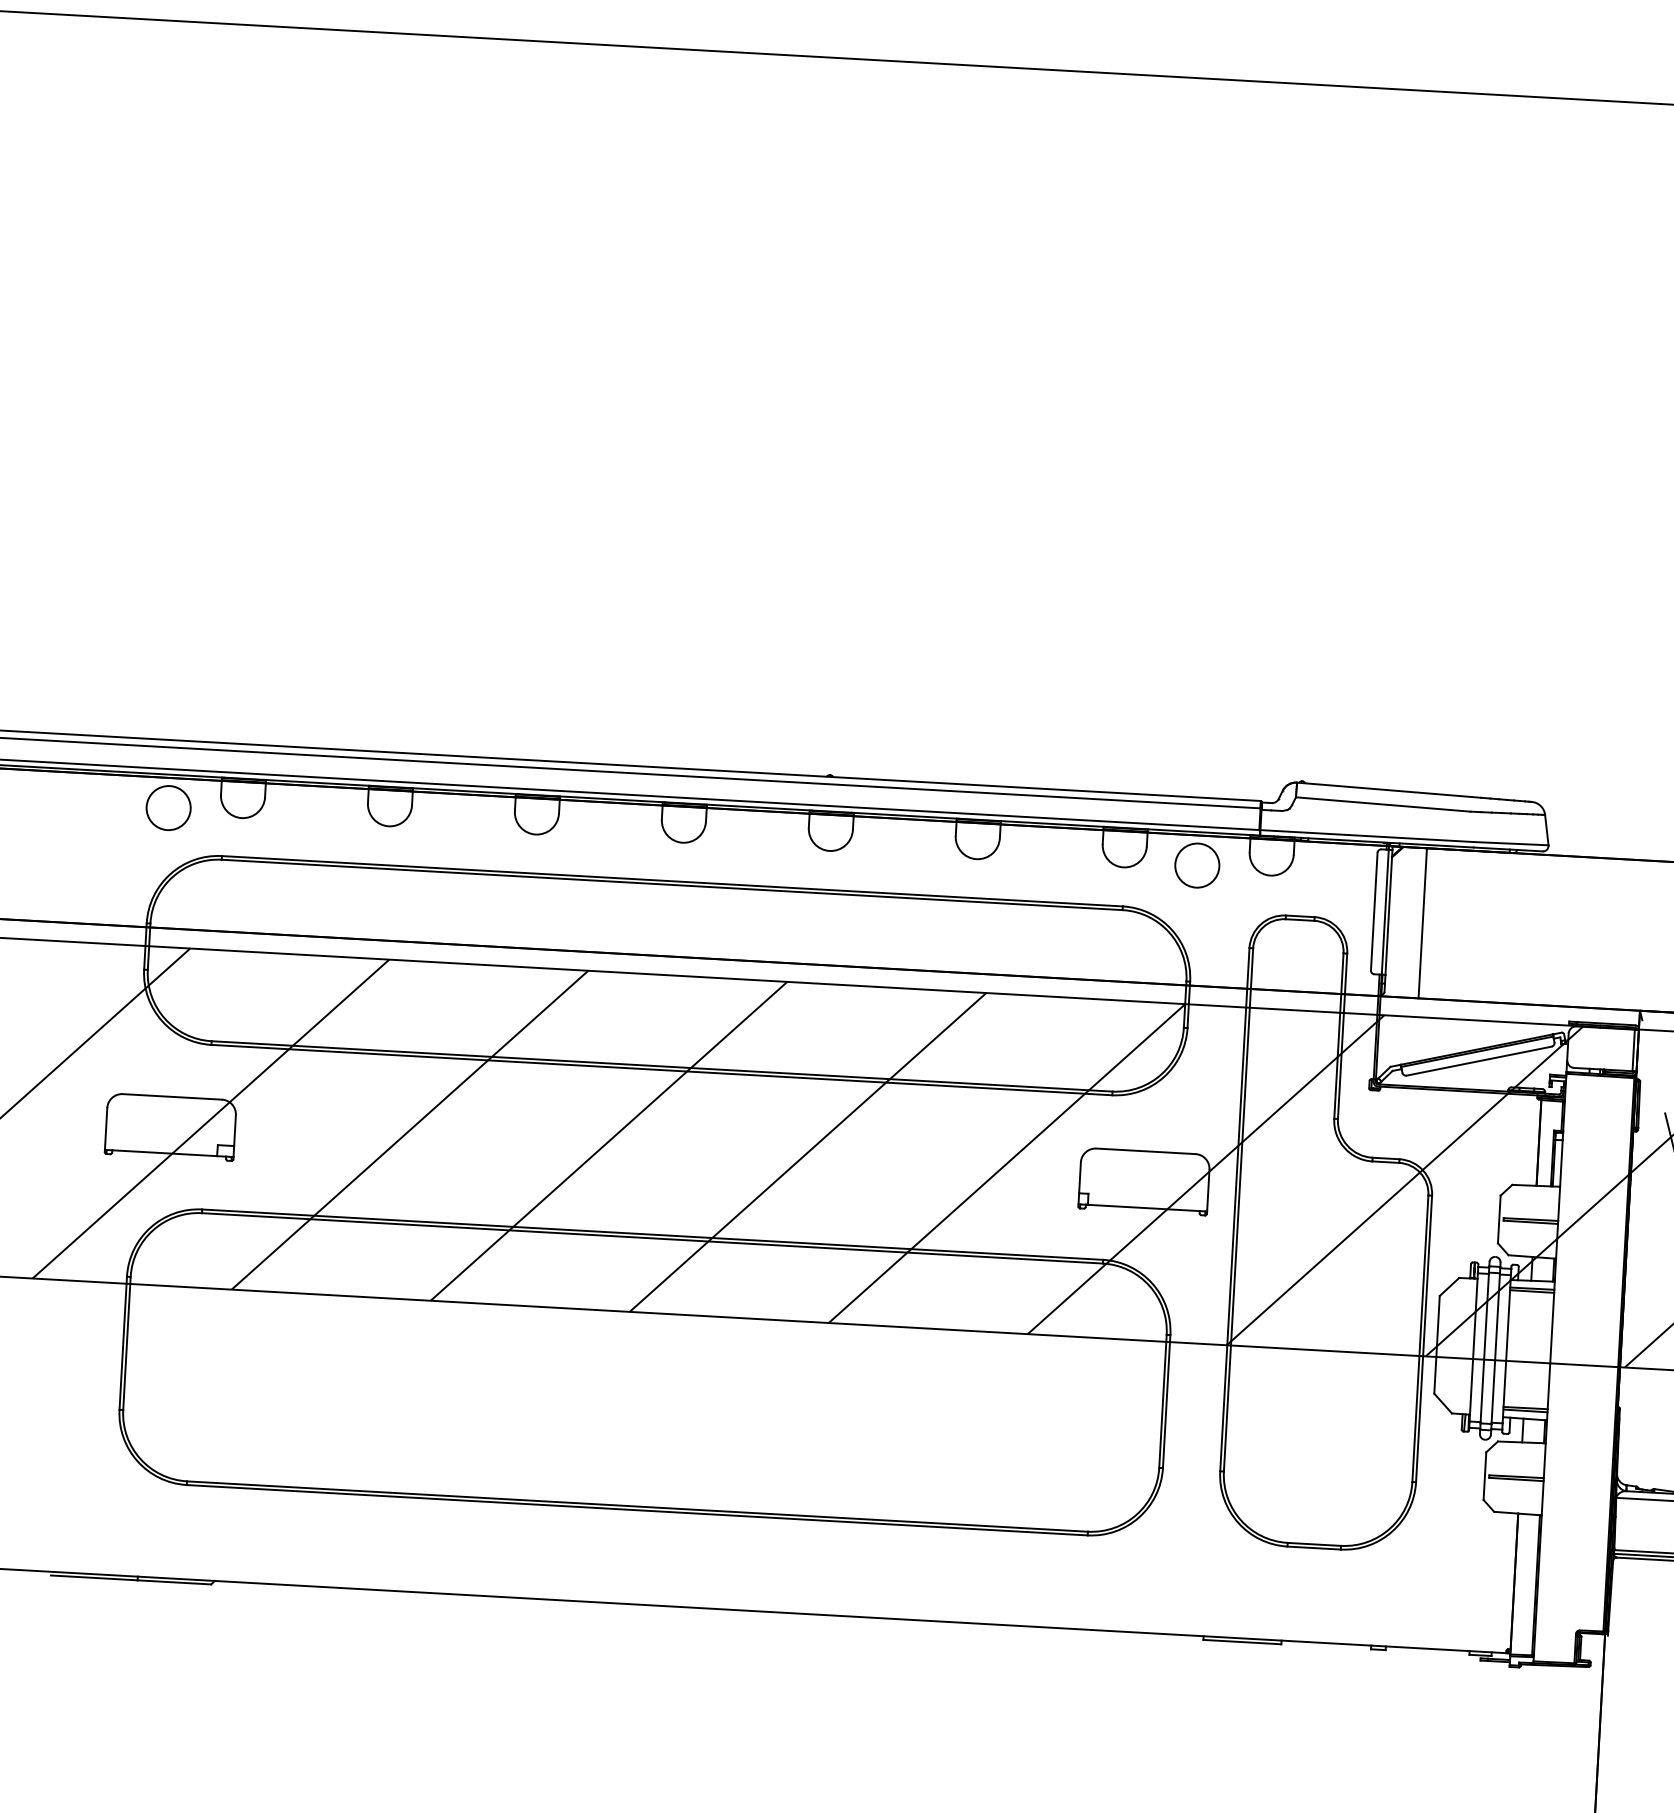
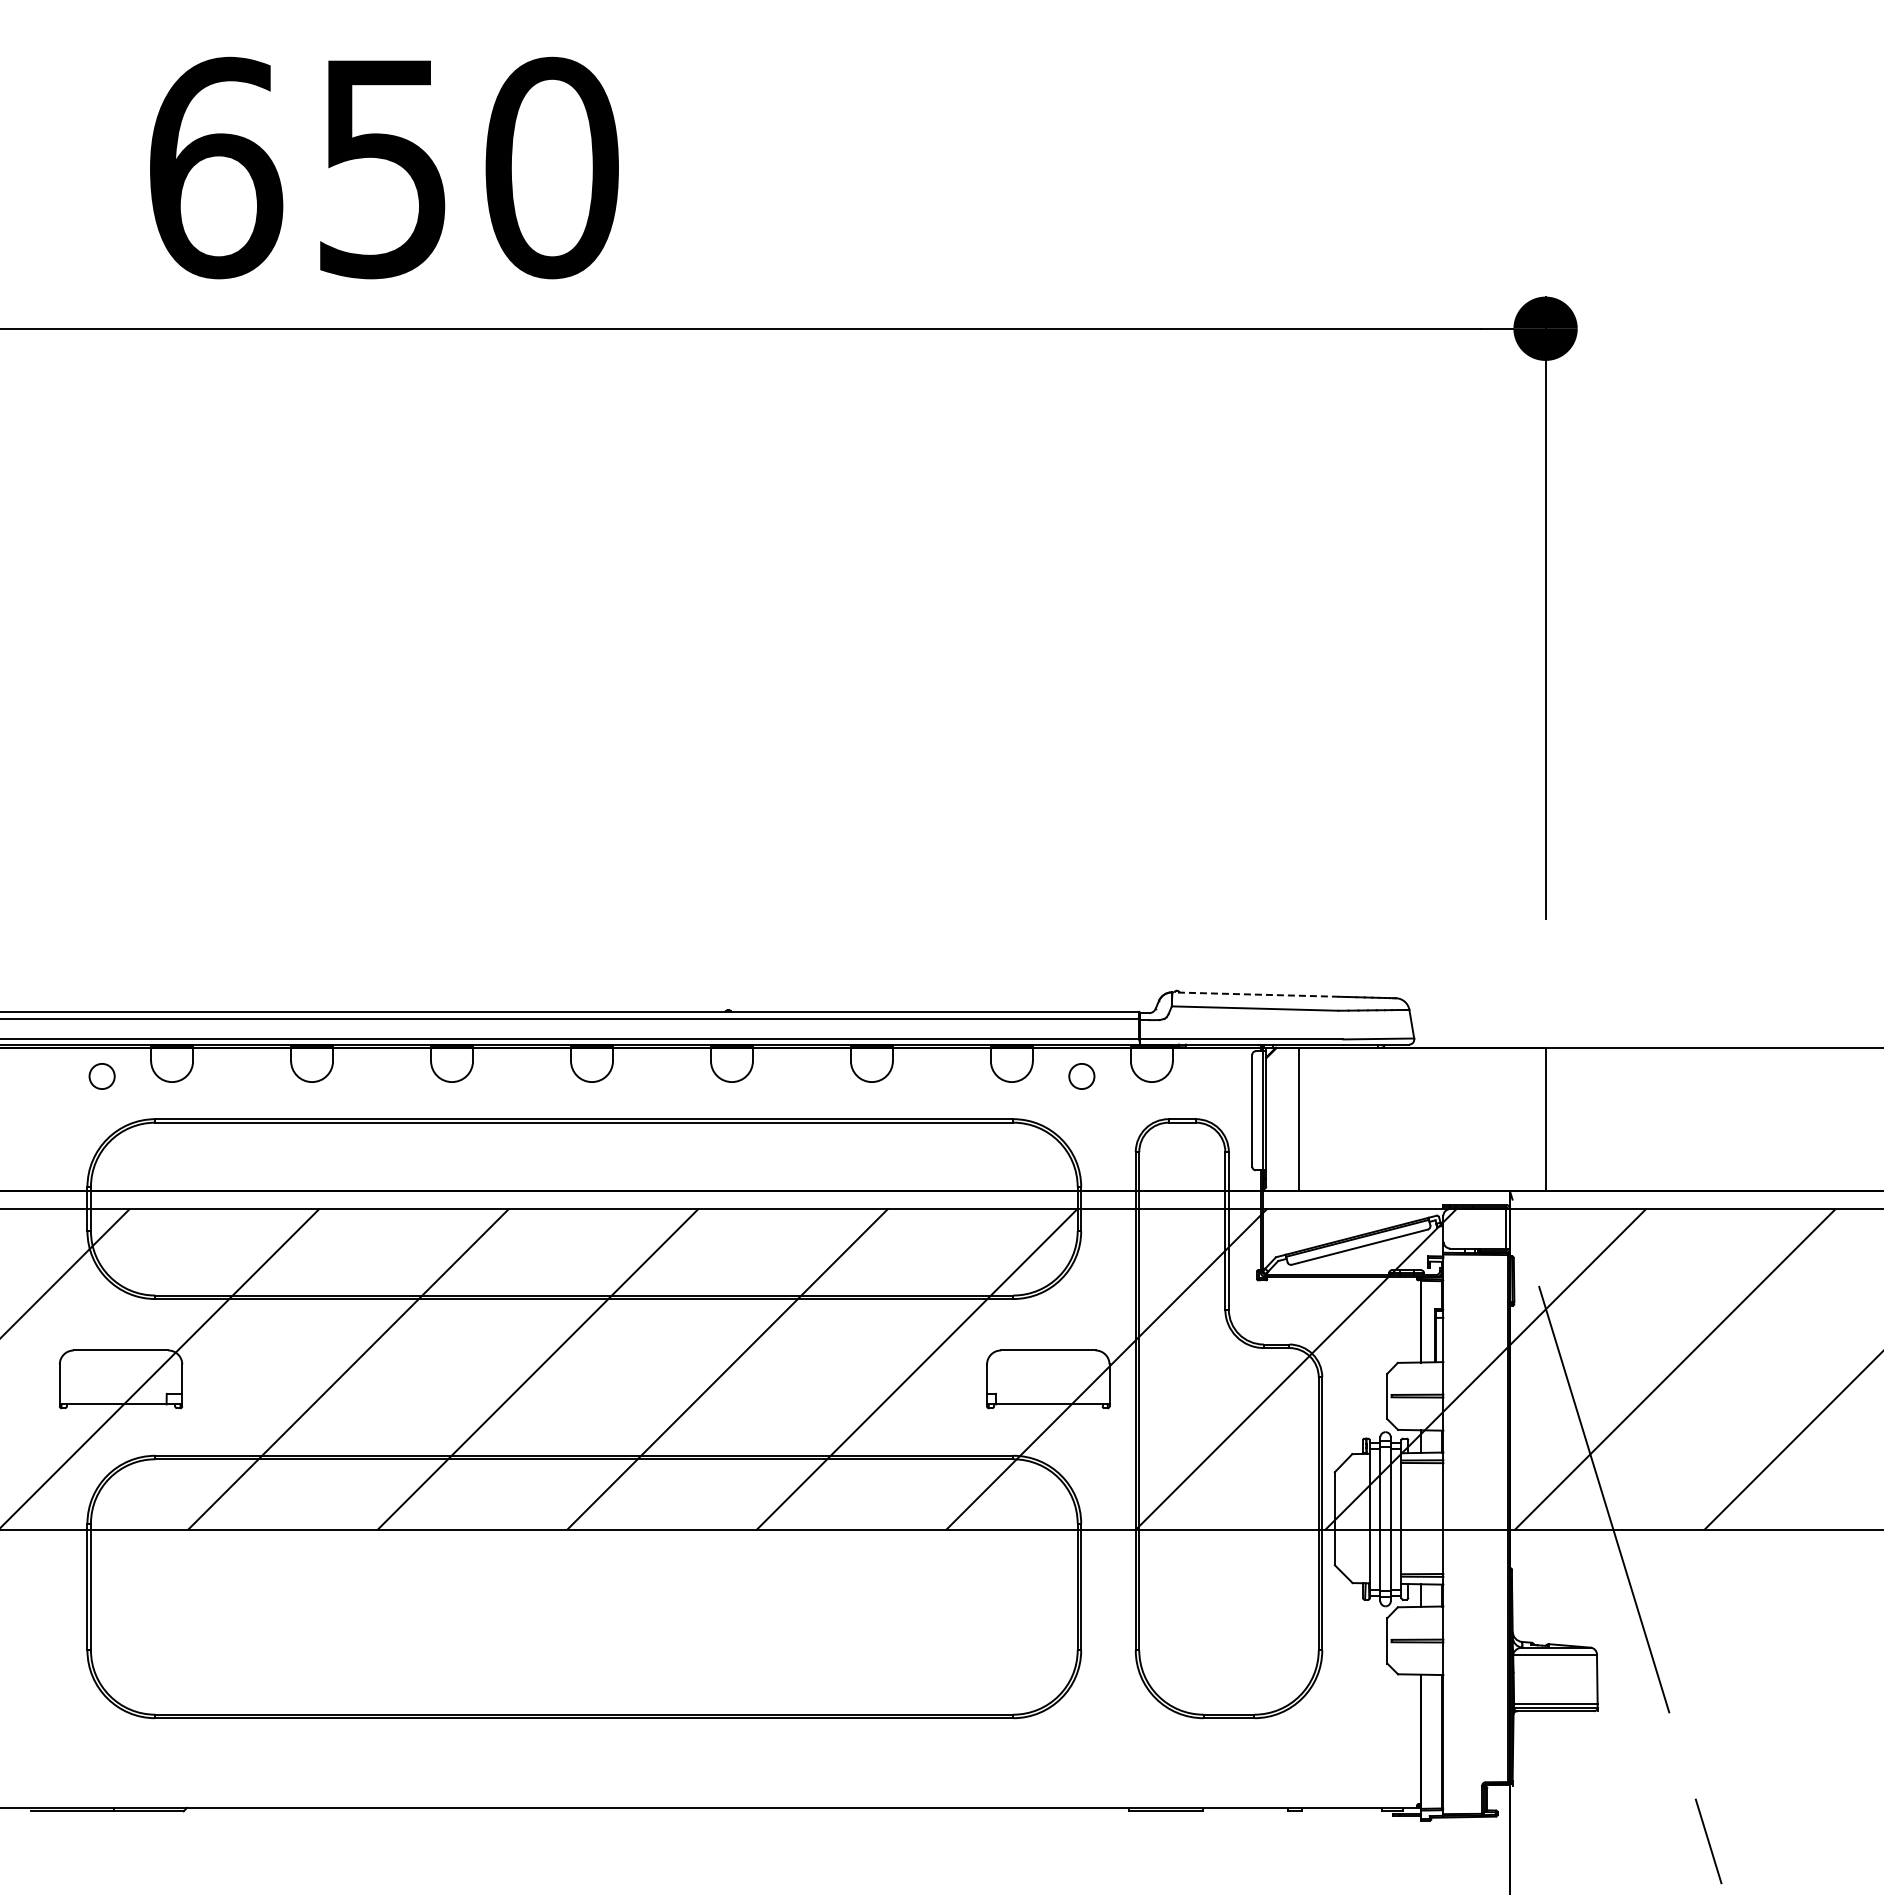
line: (1384, 789) -> (1255, 994), solid -> dashed
circle: (169, 808) -> (102, 1076), size x0.6
circle: (1196, 865) -> (1081, 1076), size x0.6

